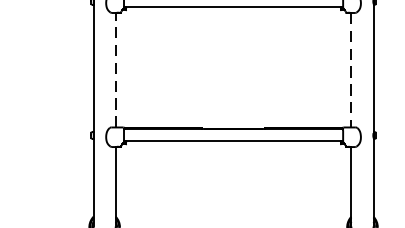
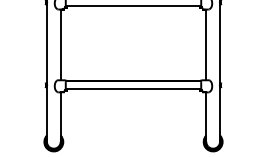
line: (115, 69) -> (60, 44), dashed -> solid
line: (351, 71) -> (206, 45), dashed -> solid

